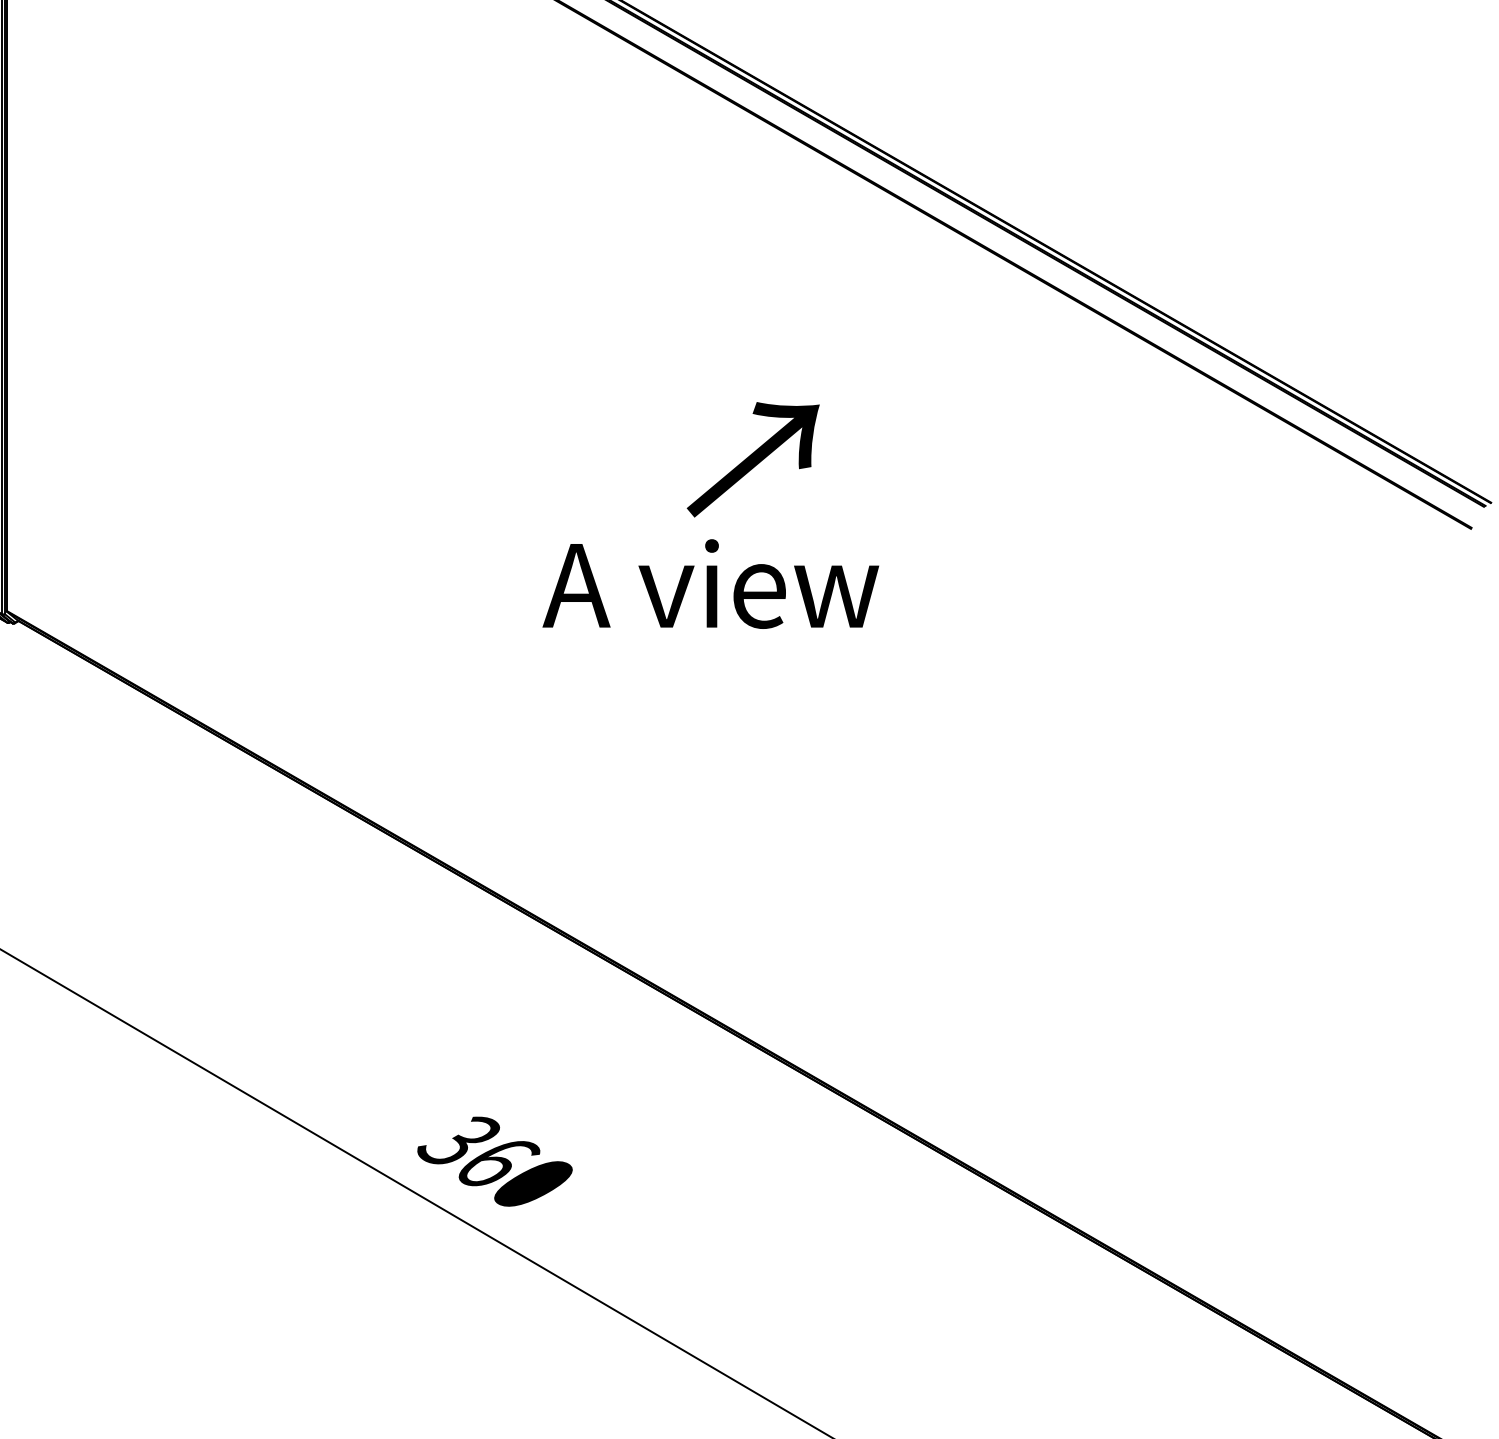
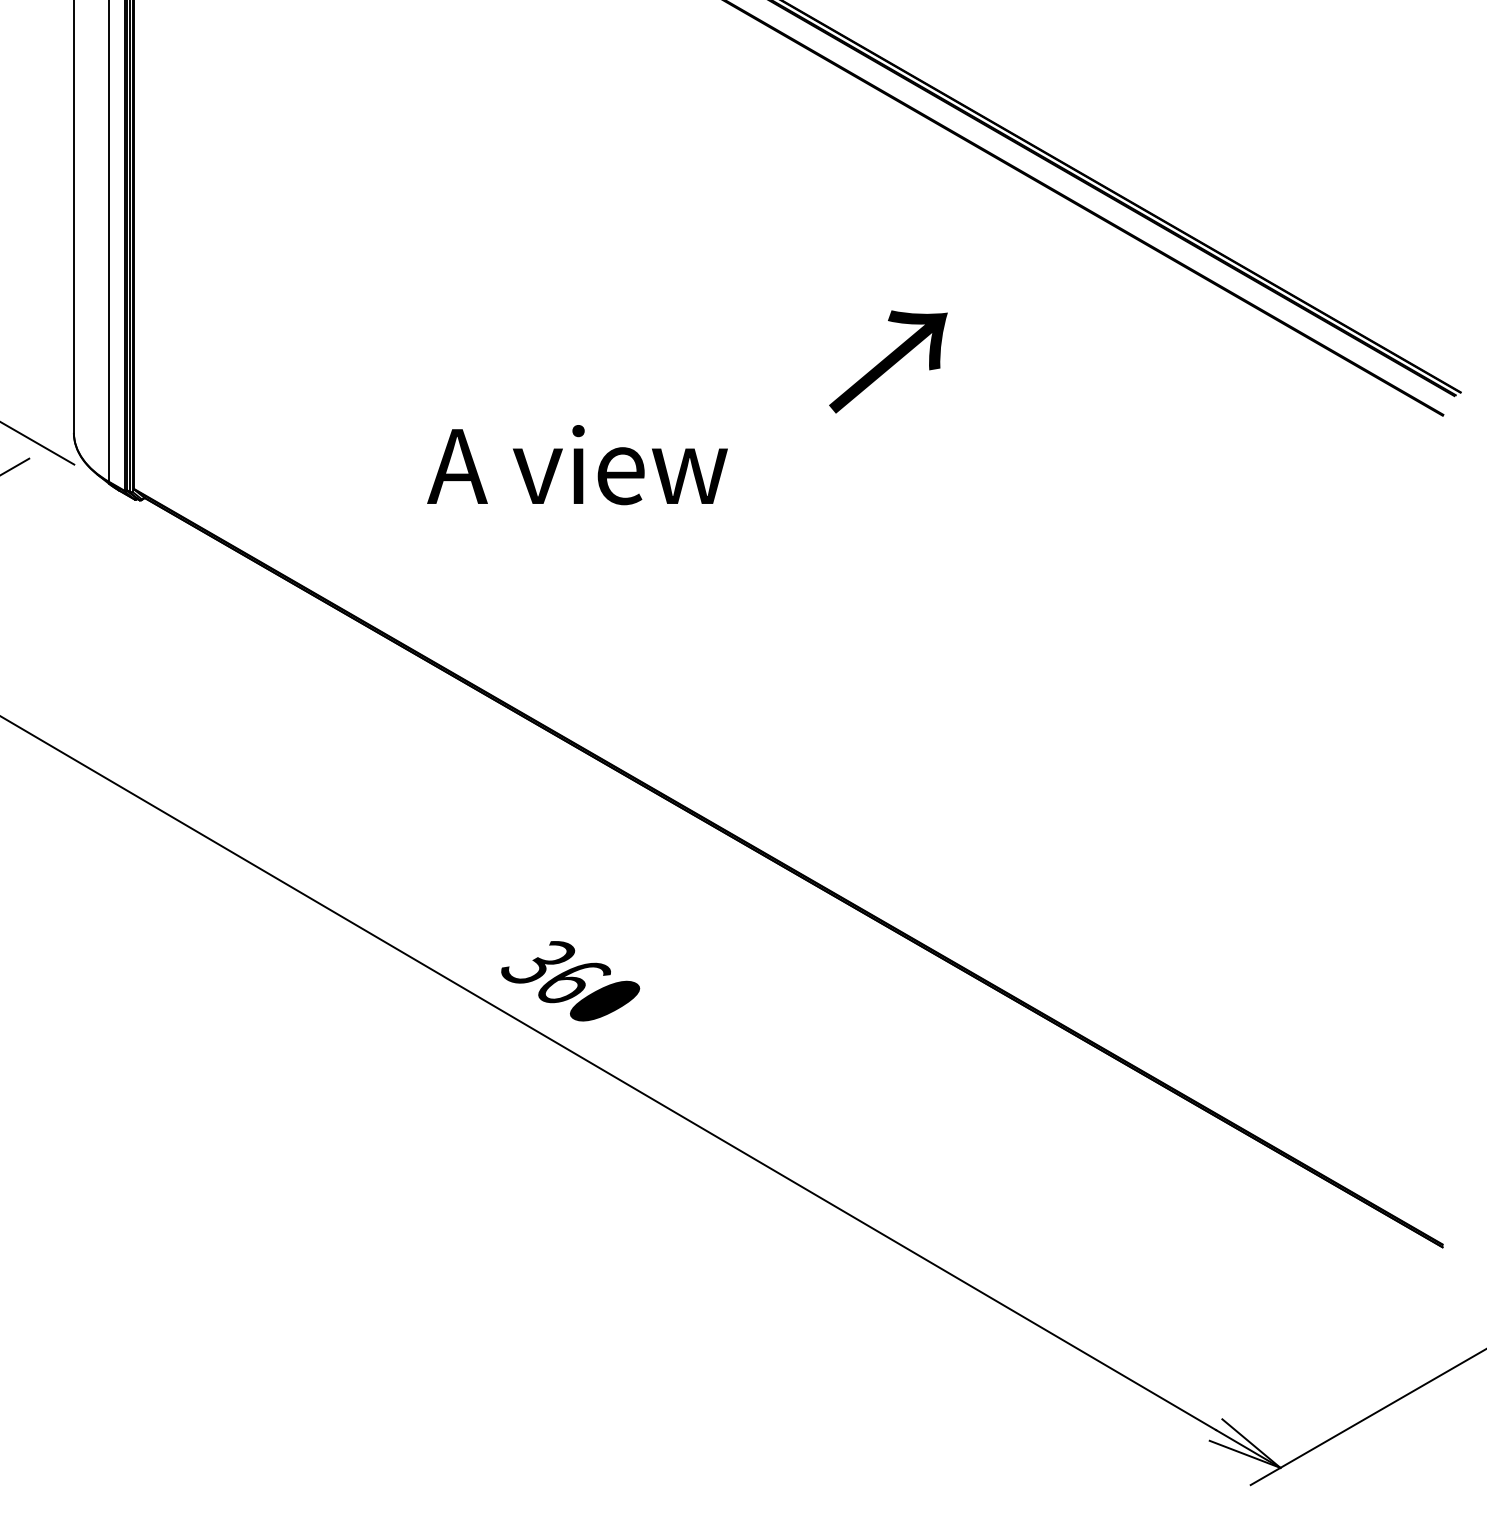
text: (753, 459) -> (888, 361), moved
text: (710, 584) -> (577, 465), moved

